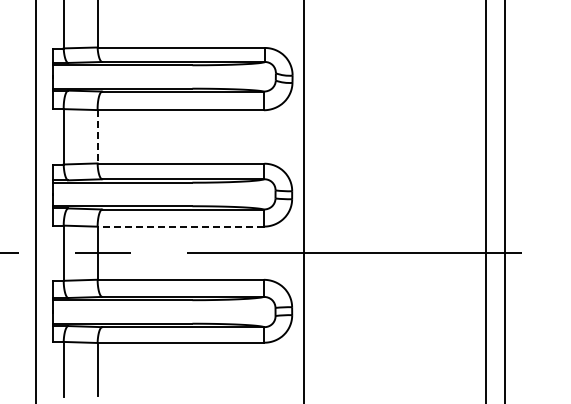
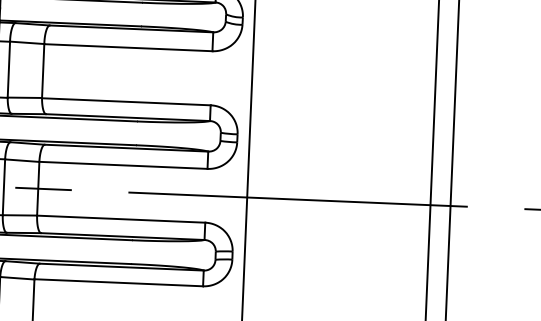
line: (97, 136) -> (43, 70), dashed -> solid
line: (180, 226) -> (123, 165), dashed -> solid

